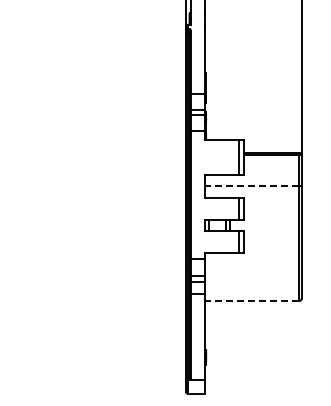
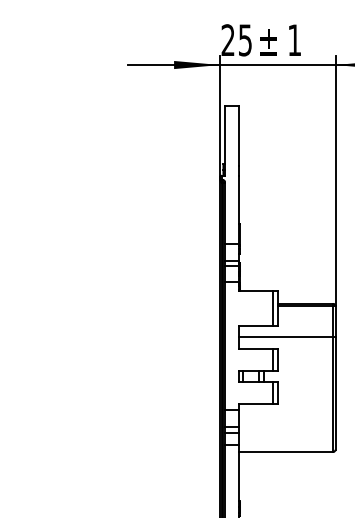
line: (251, 186) -> (285, 337), dashed -> solid
line: (251, 300) -> (285, 451), dashed -> solid

